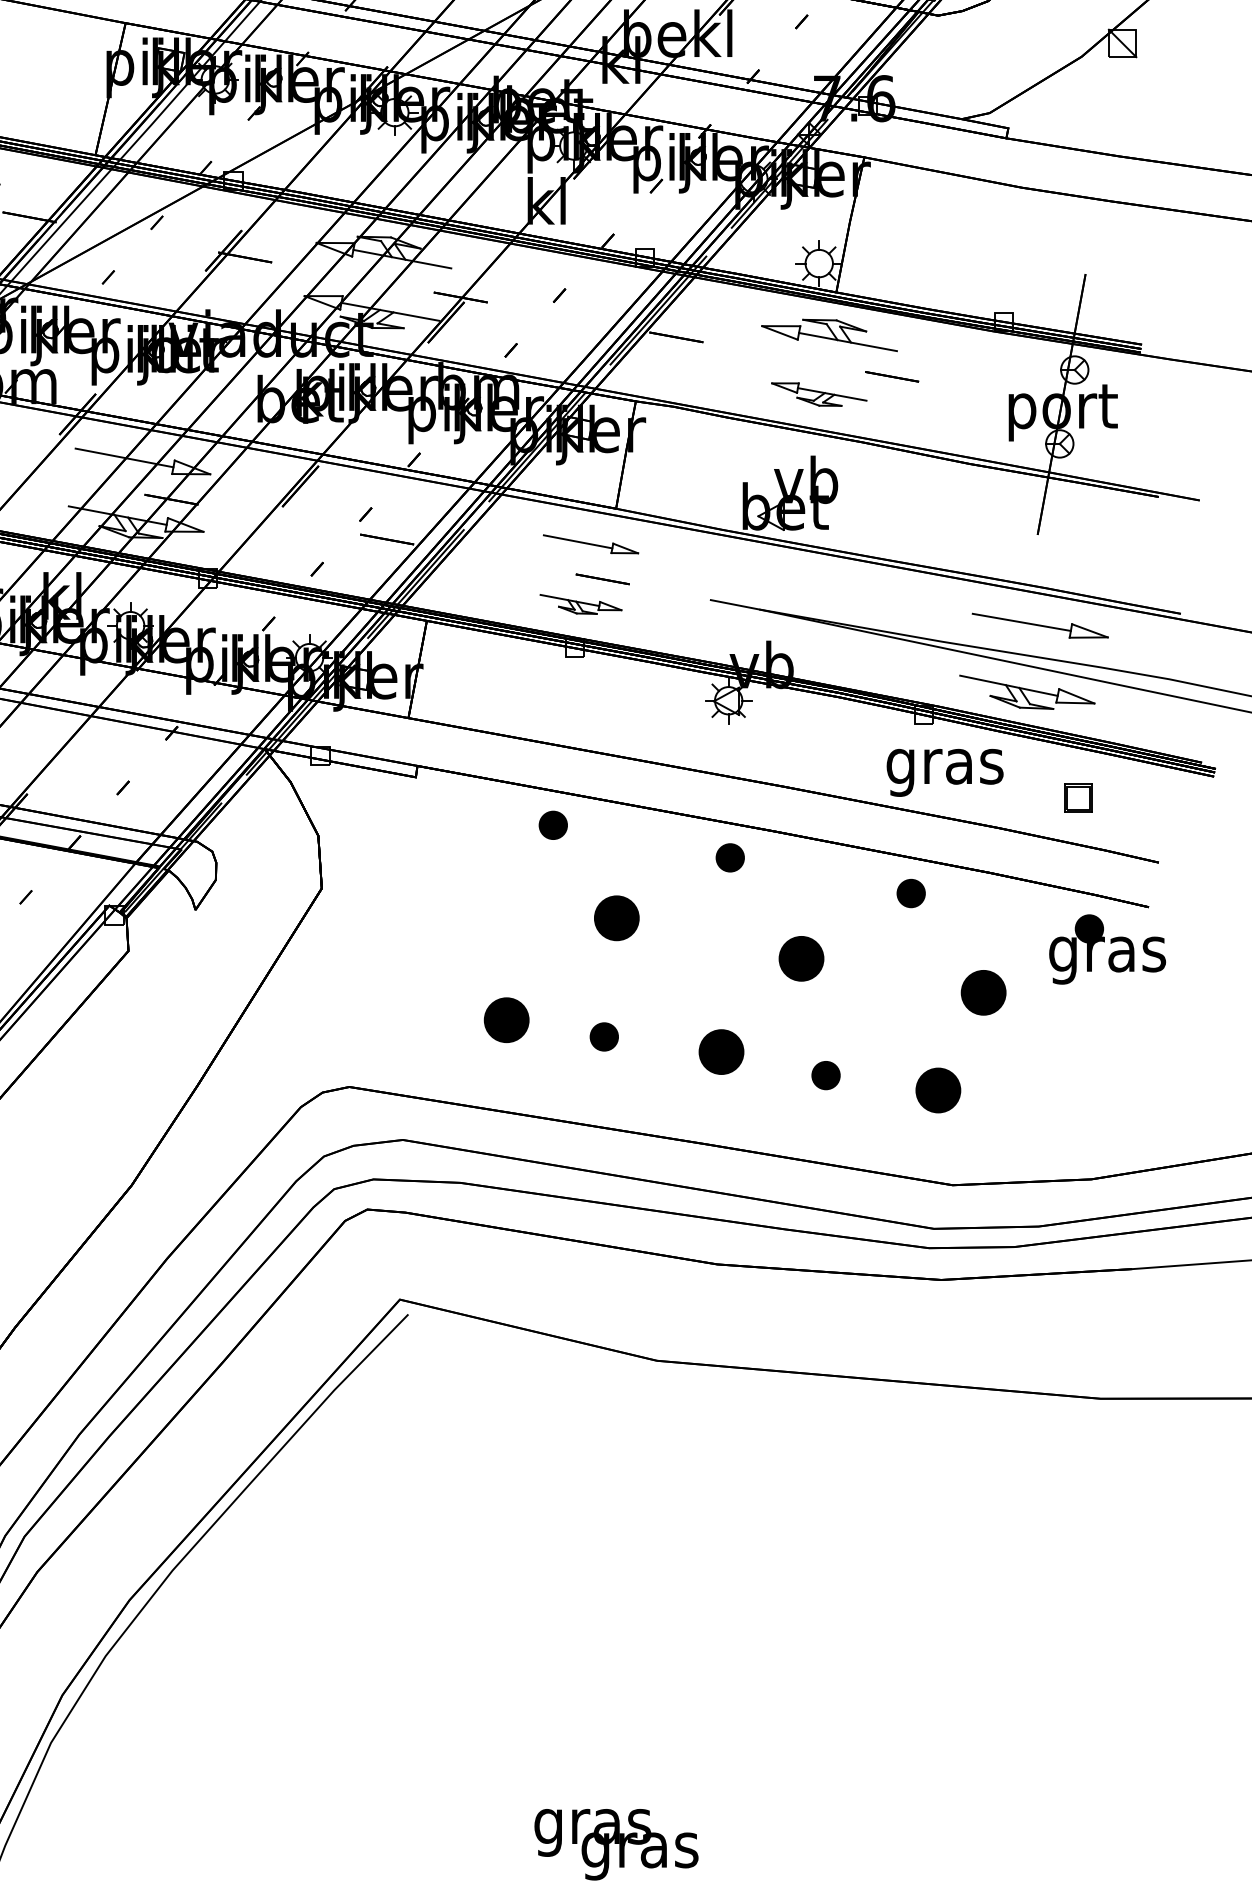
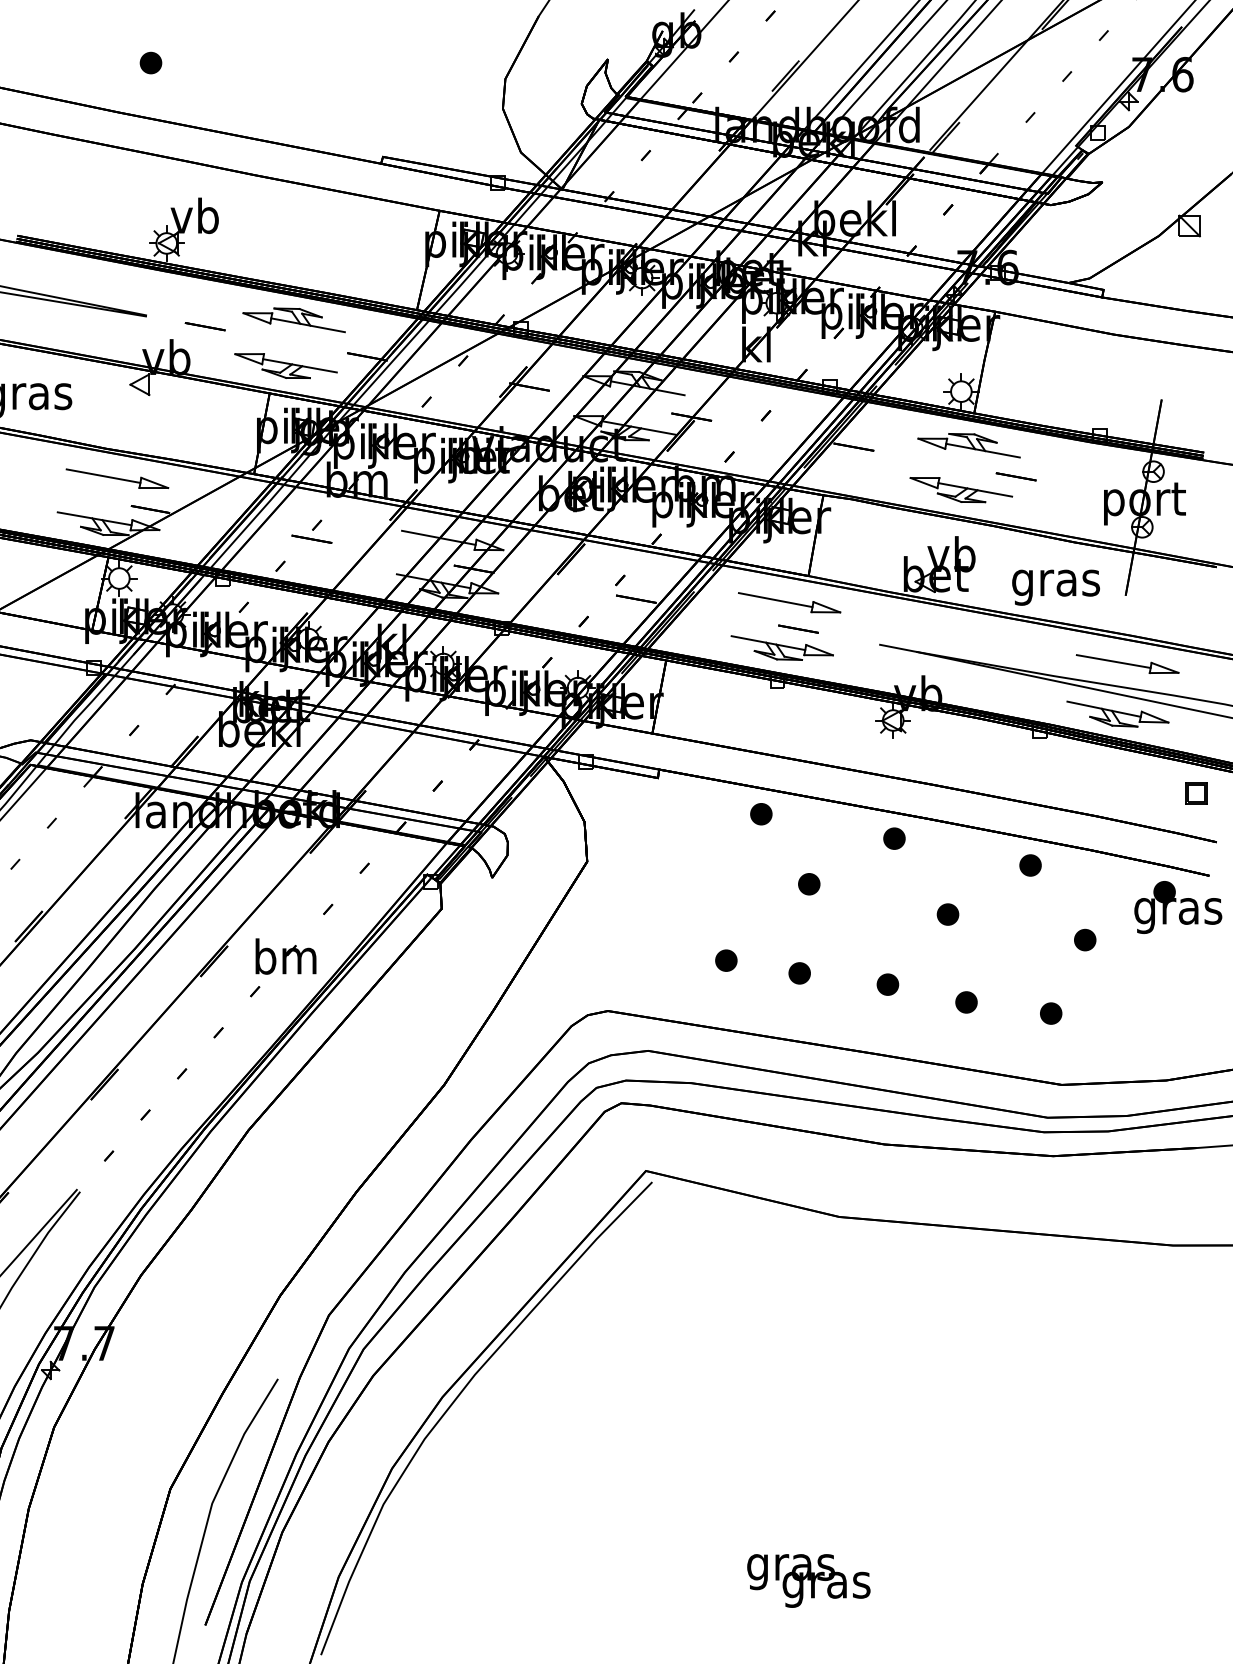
part: (819, 394) -> (961, 490), size x1.43
part: (590, 543) -> (789, 602), size x1.43
part: (580, 603) -> (781, 647), size x1.67
text: (944, 772) -> (1055, 587), moved
part: (1078, 797) -> (1196, 793), moved
part: (617, 918) -> (809, 884), size x0.62
part: (800, 958) -> (947, 914), size x0.62
part: (984, 991) -> (1085, 939), size x0.62
part: (506, 1019) -> (726, 960), size x0.62
part: (721, 1051) -> (887, 984), size x0.62
part: (939, 1090) -> (1051, 1013), size x0.62

